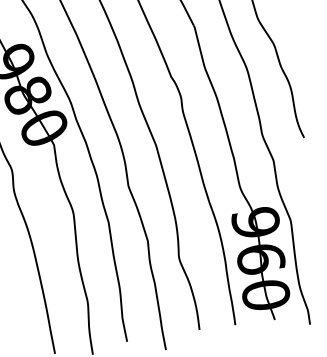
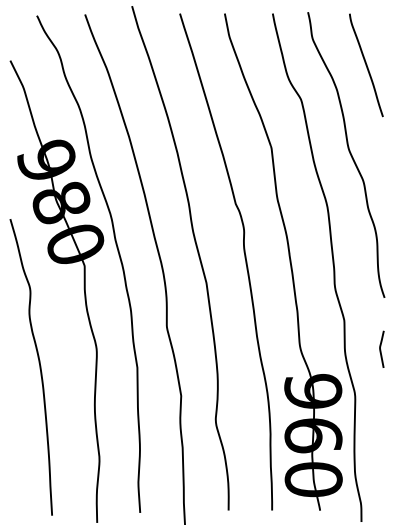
curve: (306, 179) -> (380, 348), added

